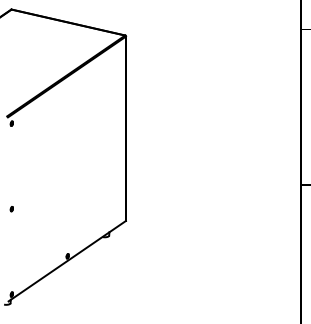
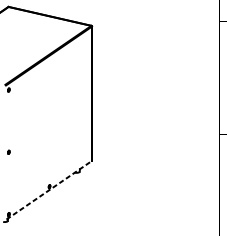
line: (67, 260) -> (49, 189), solid -> dashed

